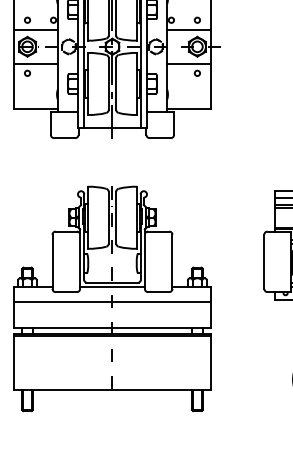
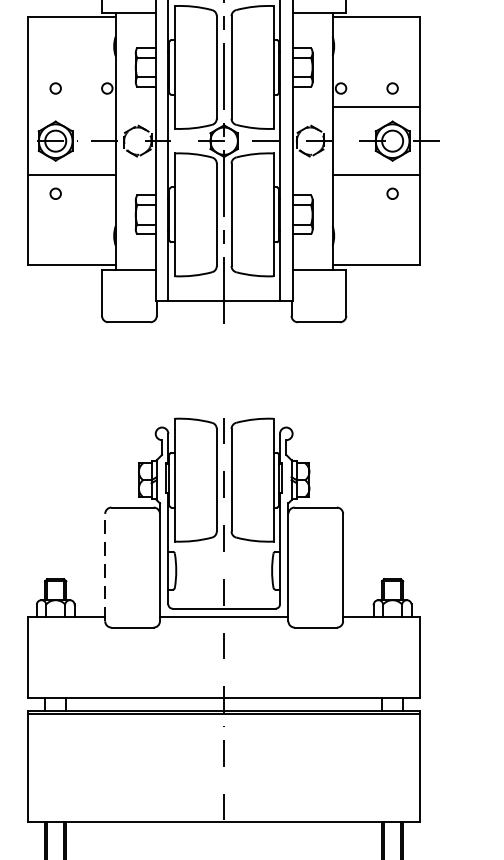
line: (35, 29) -> (71, 106), removed
line: (52, 261) -> (105, 566), solid -> dashed
line: (112, 302) -> (224, 648), removed

